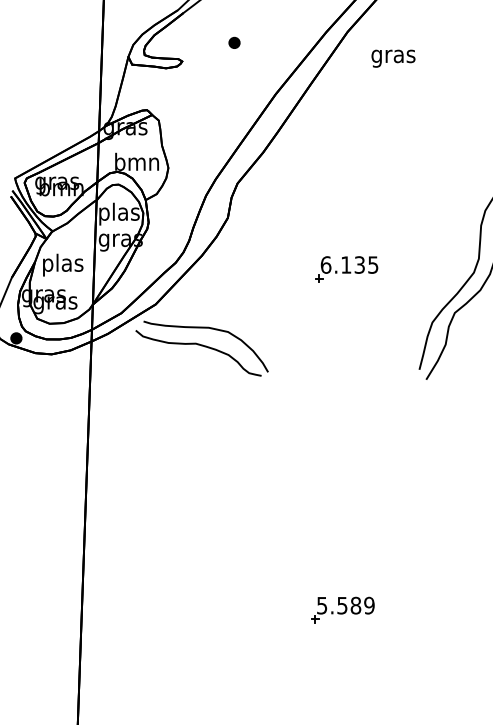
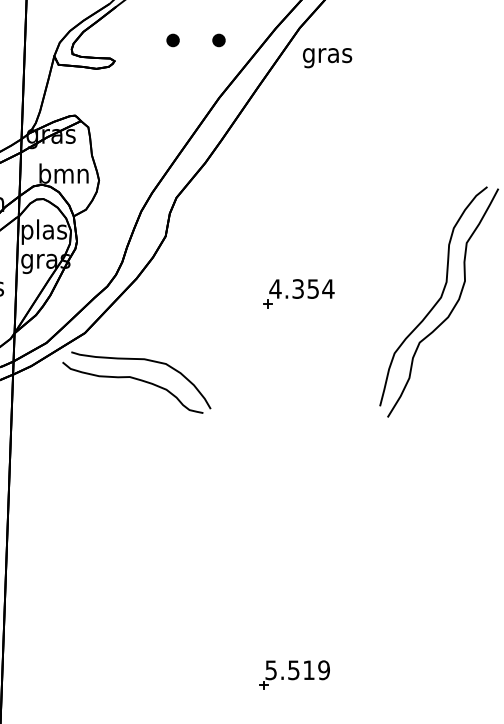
part: (275, 42) -> (218, 39), added
text: (393, 58) -> (327, 57), moved
text: (349, 264) -> (301, 288), 6.135 -> 4.354
text: (355, 605) -> (308, 670), 5.589 -> 5.519

